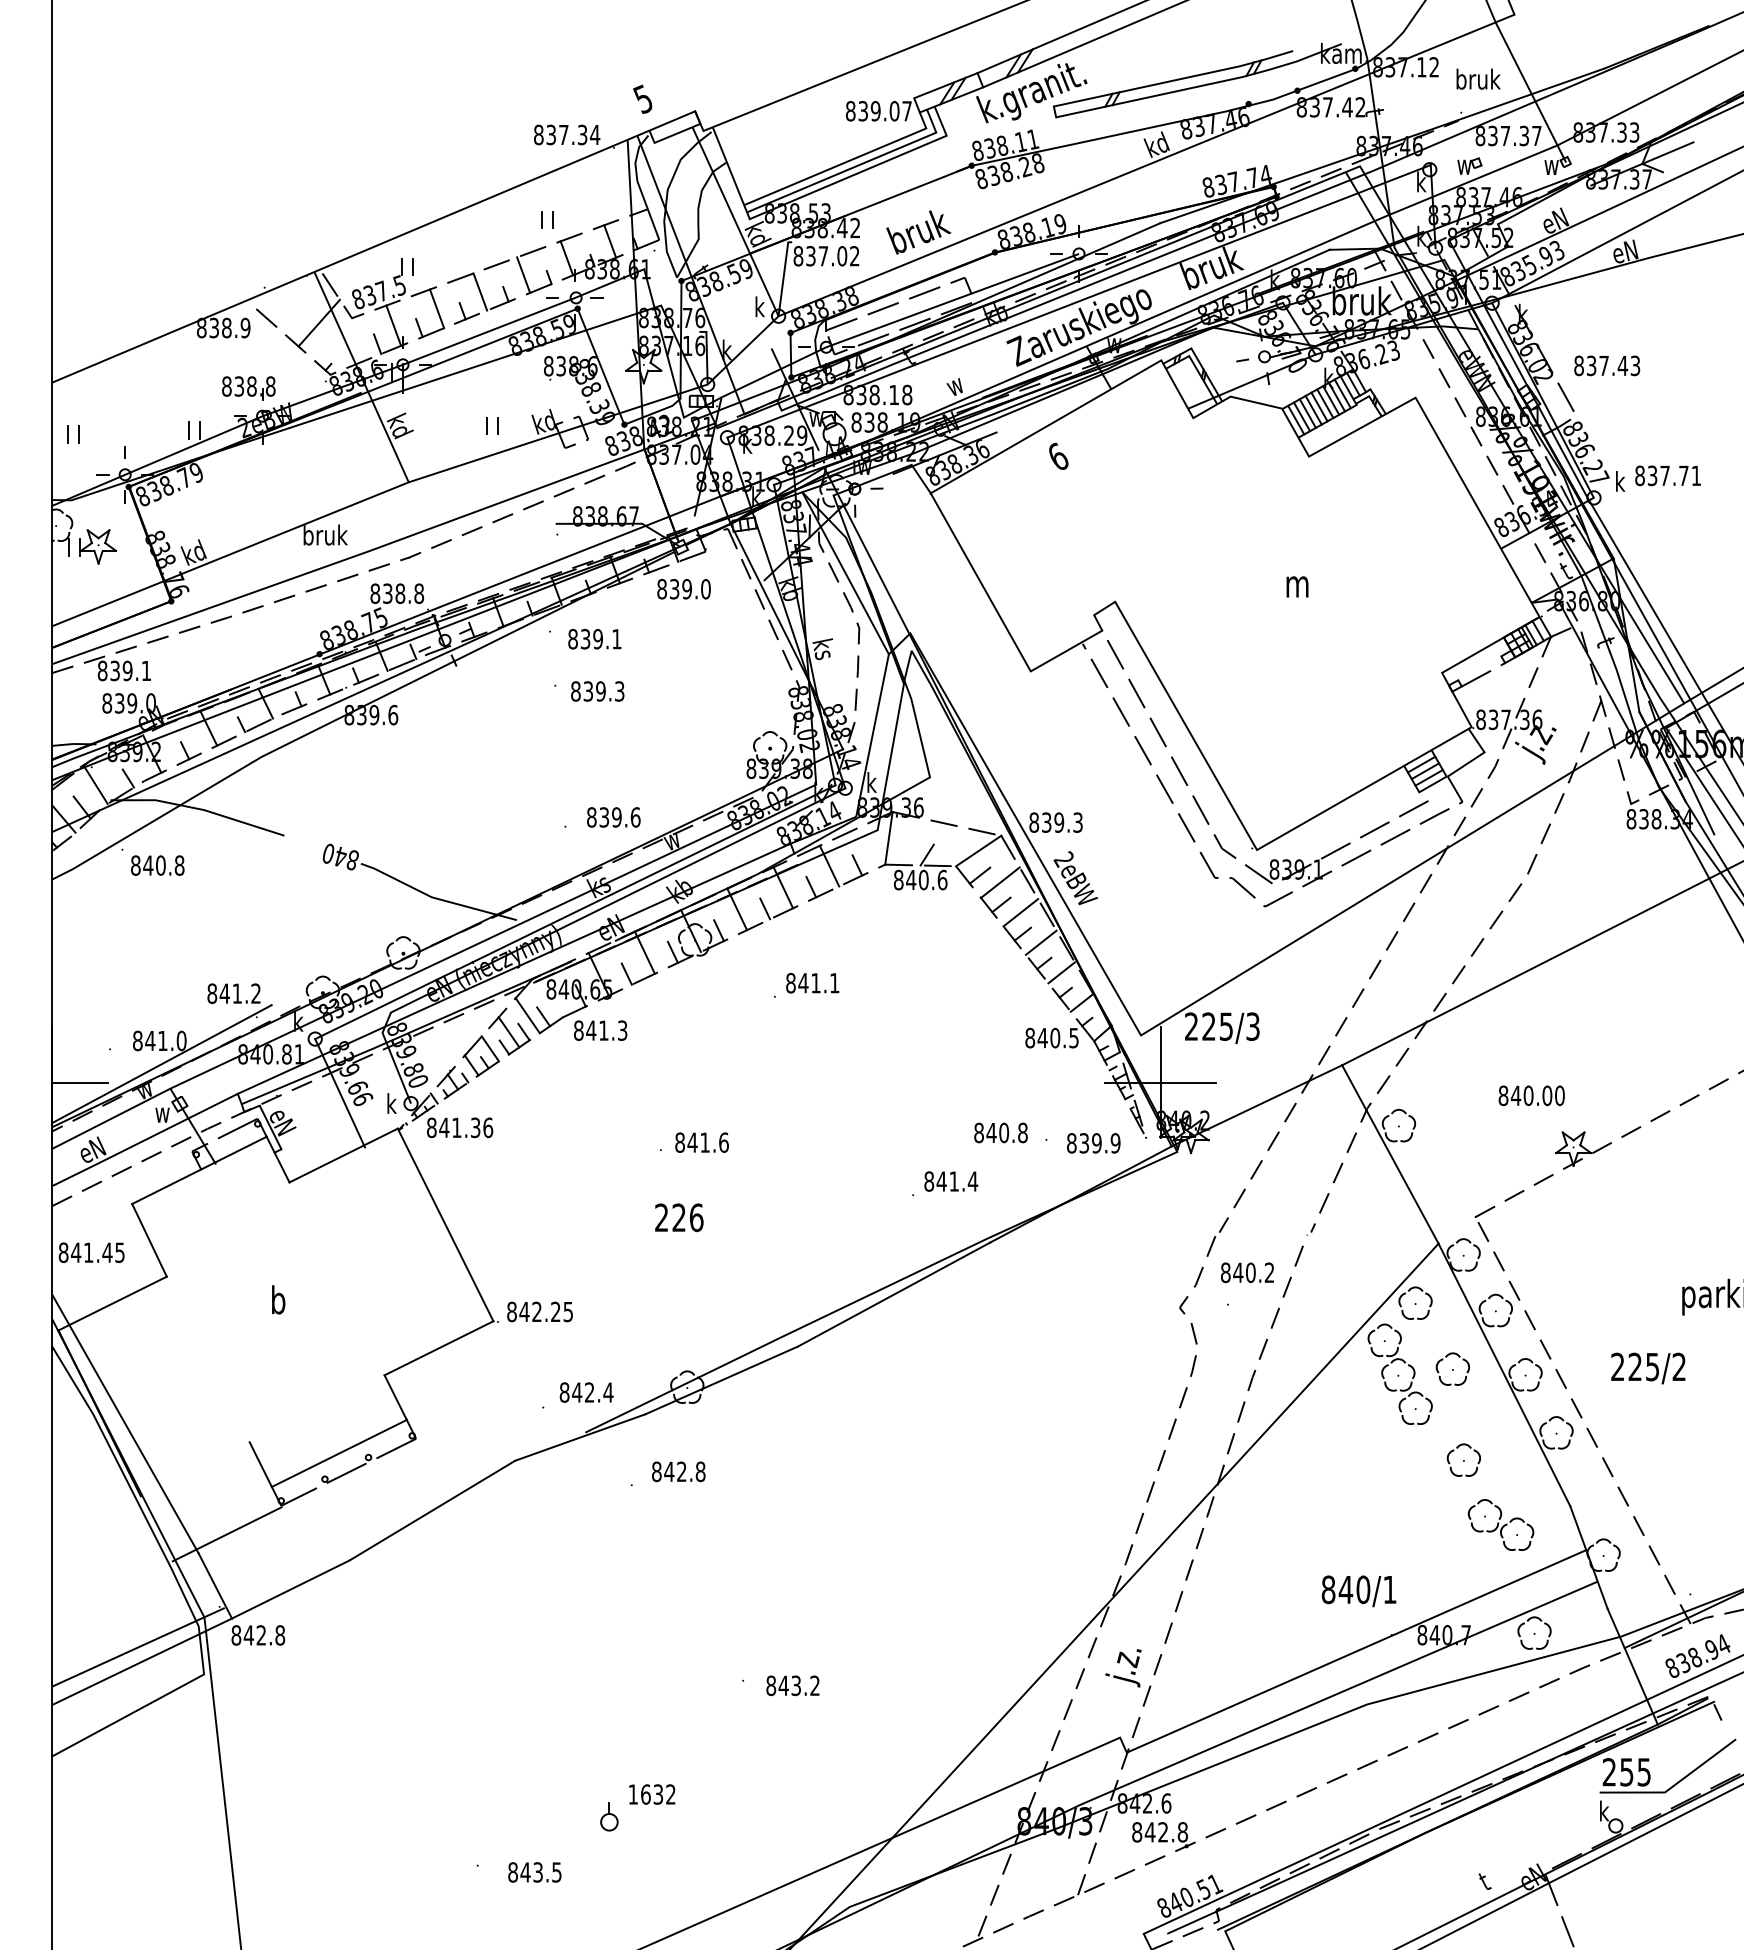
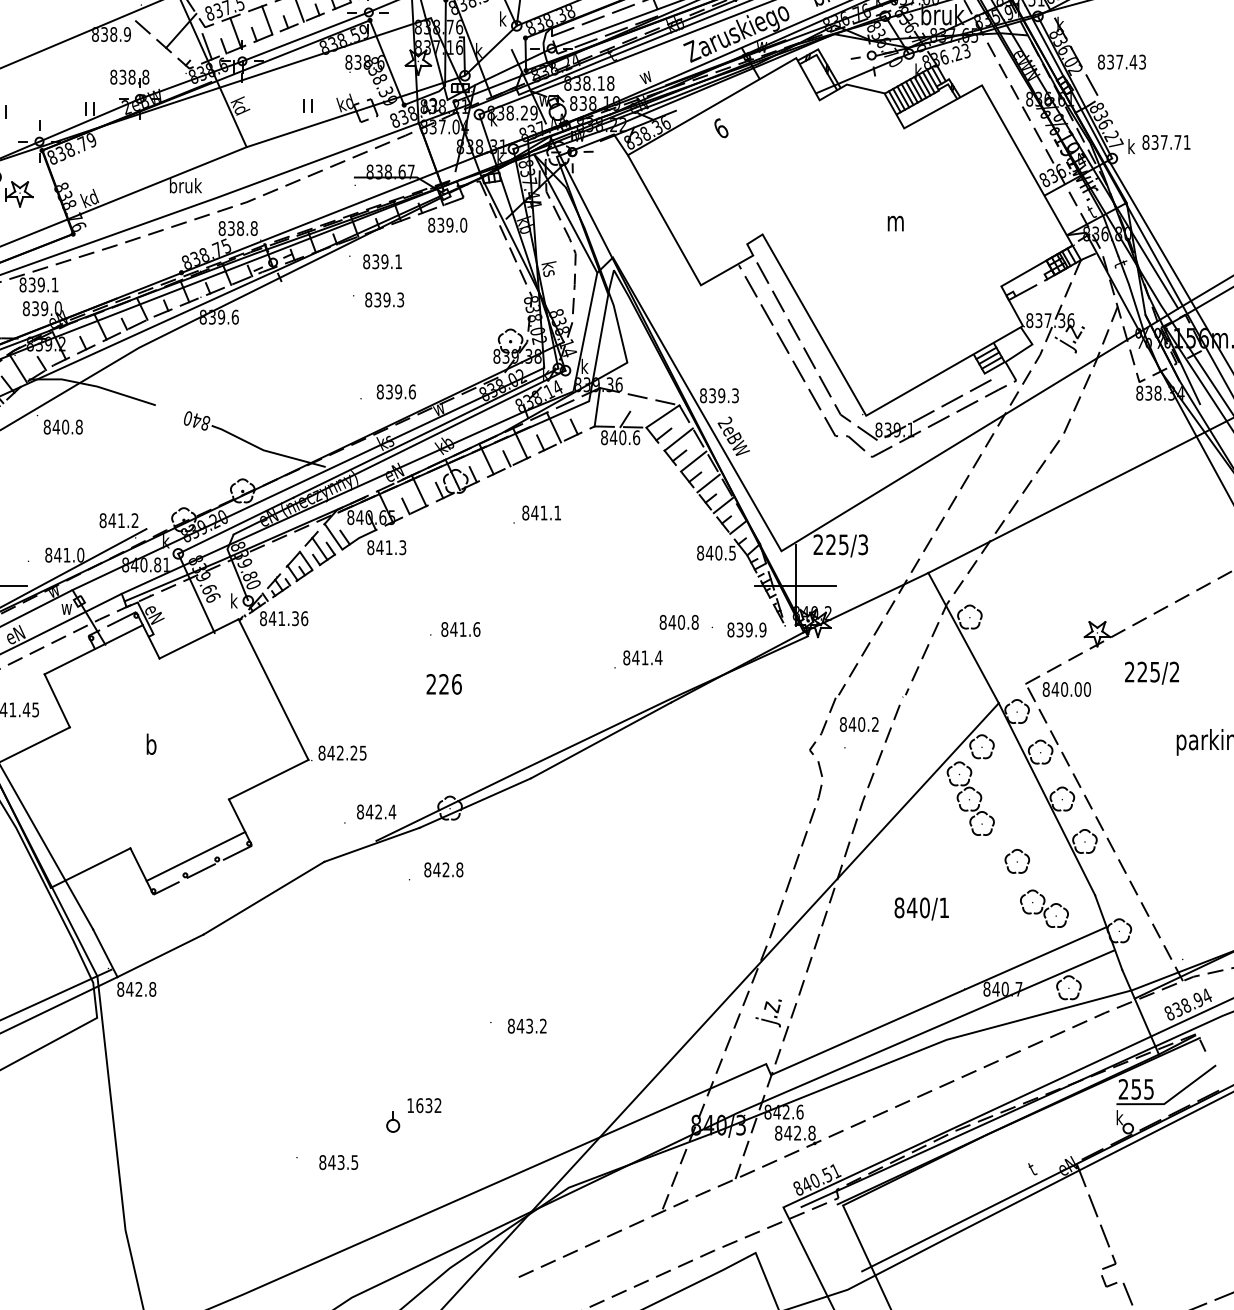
line: (354, 344) -> (207, 46), added
text: (1531, 1095) -> (1066, 689), moved
part: (1452, 1368) -> (1008, 794), removed
text: (1648, 1368) -> (1152, 673), moved
line: (226, 1534) -> (90, 868), moved
text: (1358, 1591) -> (921, 909), moved

